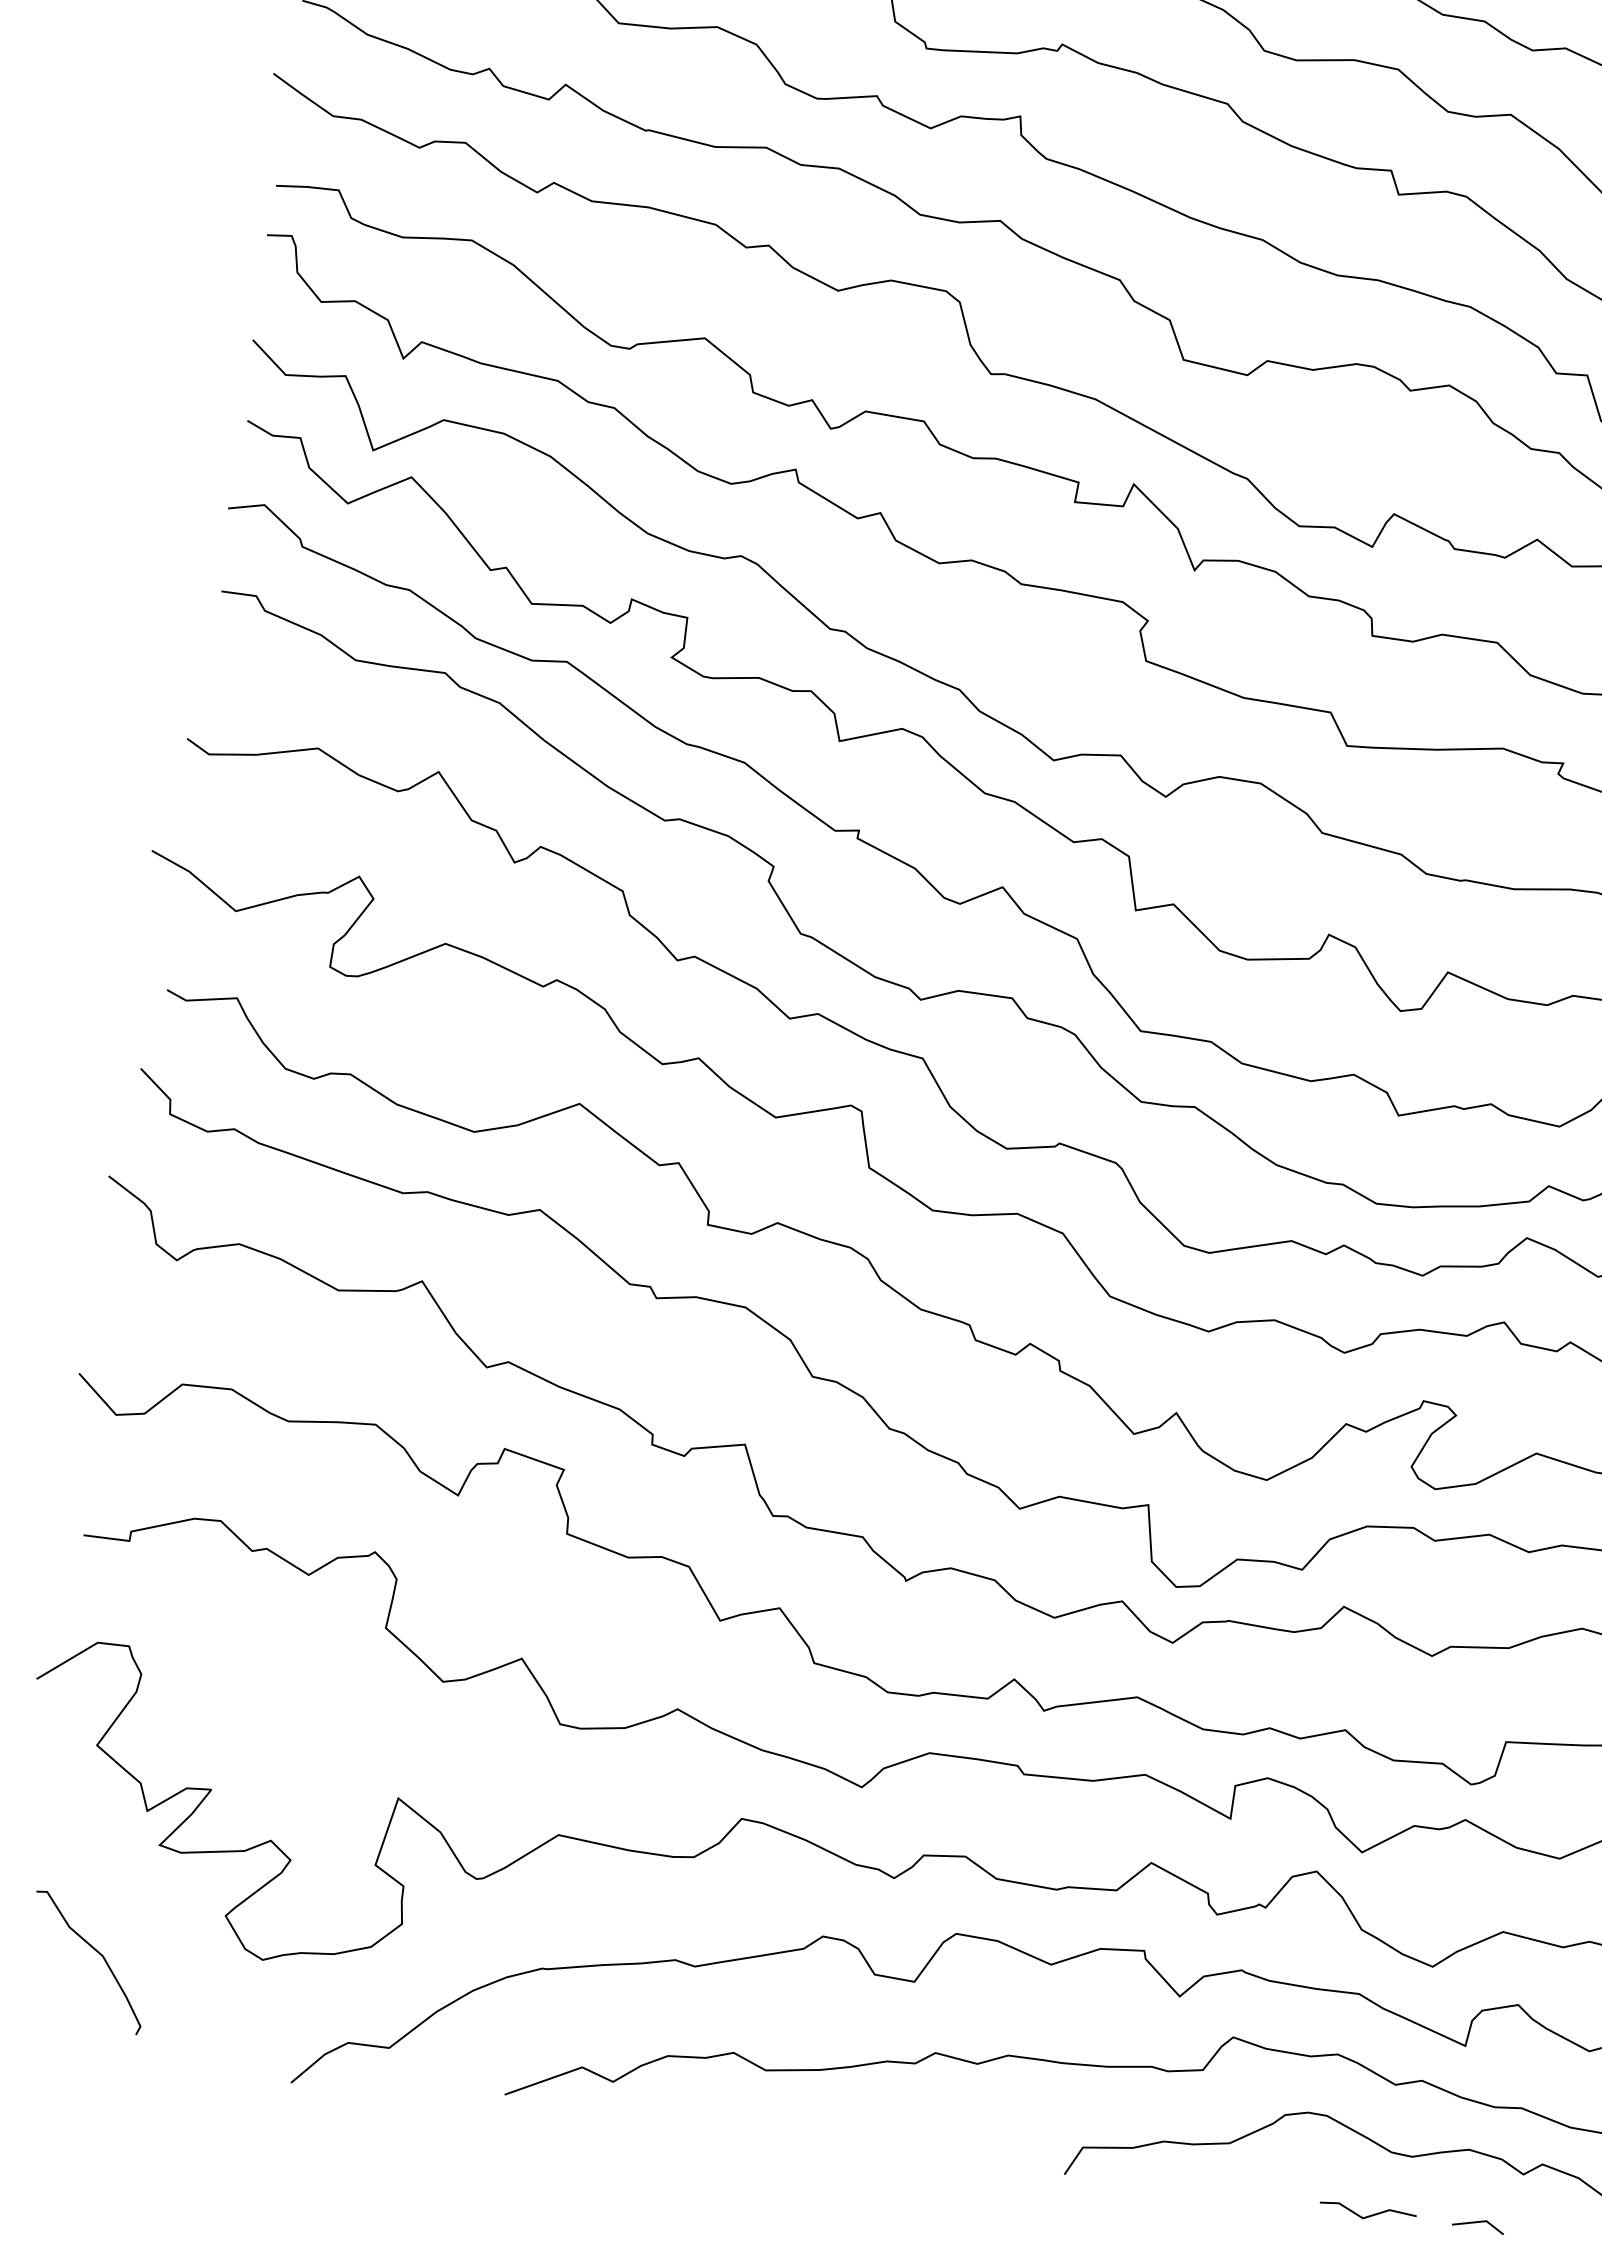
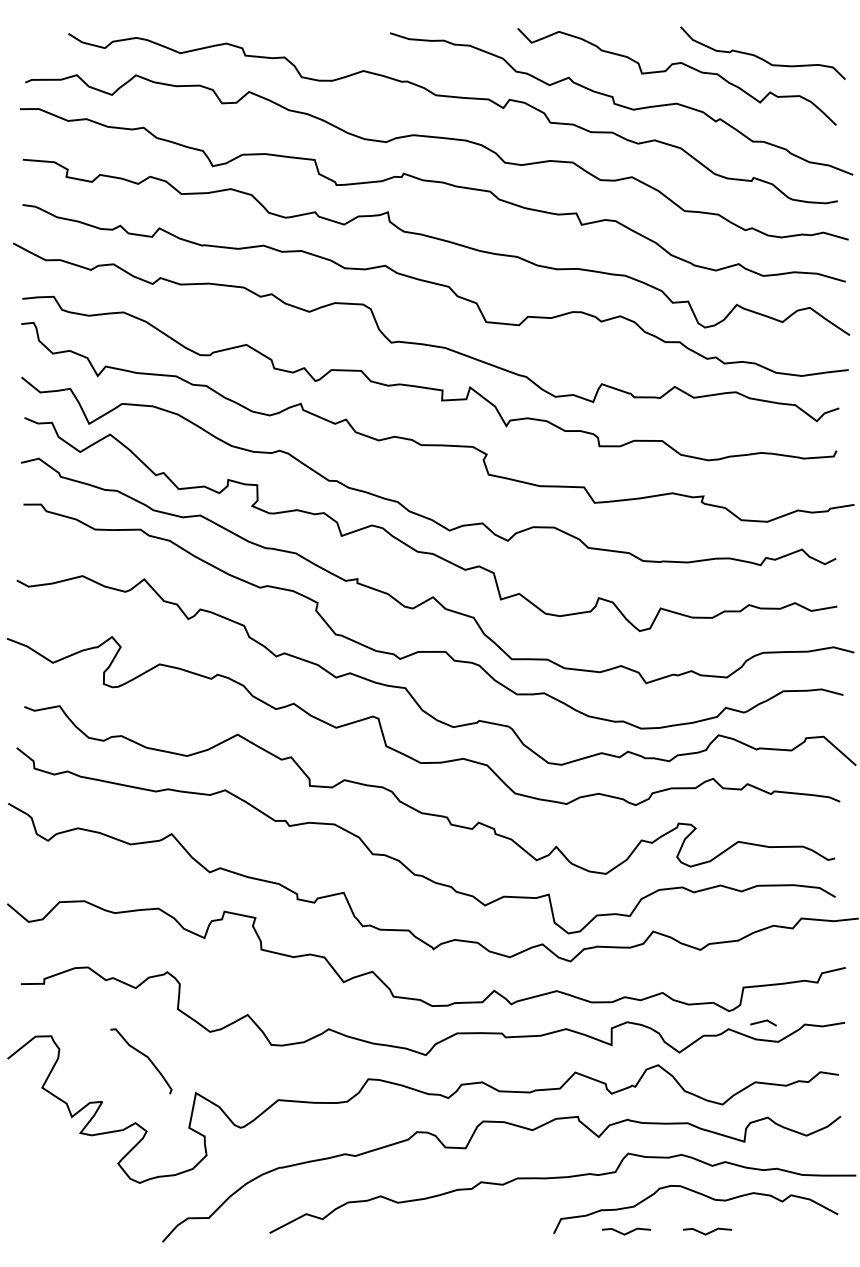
curve: (96, 1953) -> (144, 1056), moved
line: (1207, 2192) -> (626, 1232), added
line: (1478, 2224) -> (763, 1022), moved

